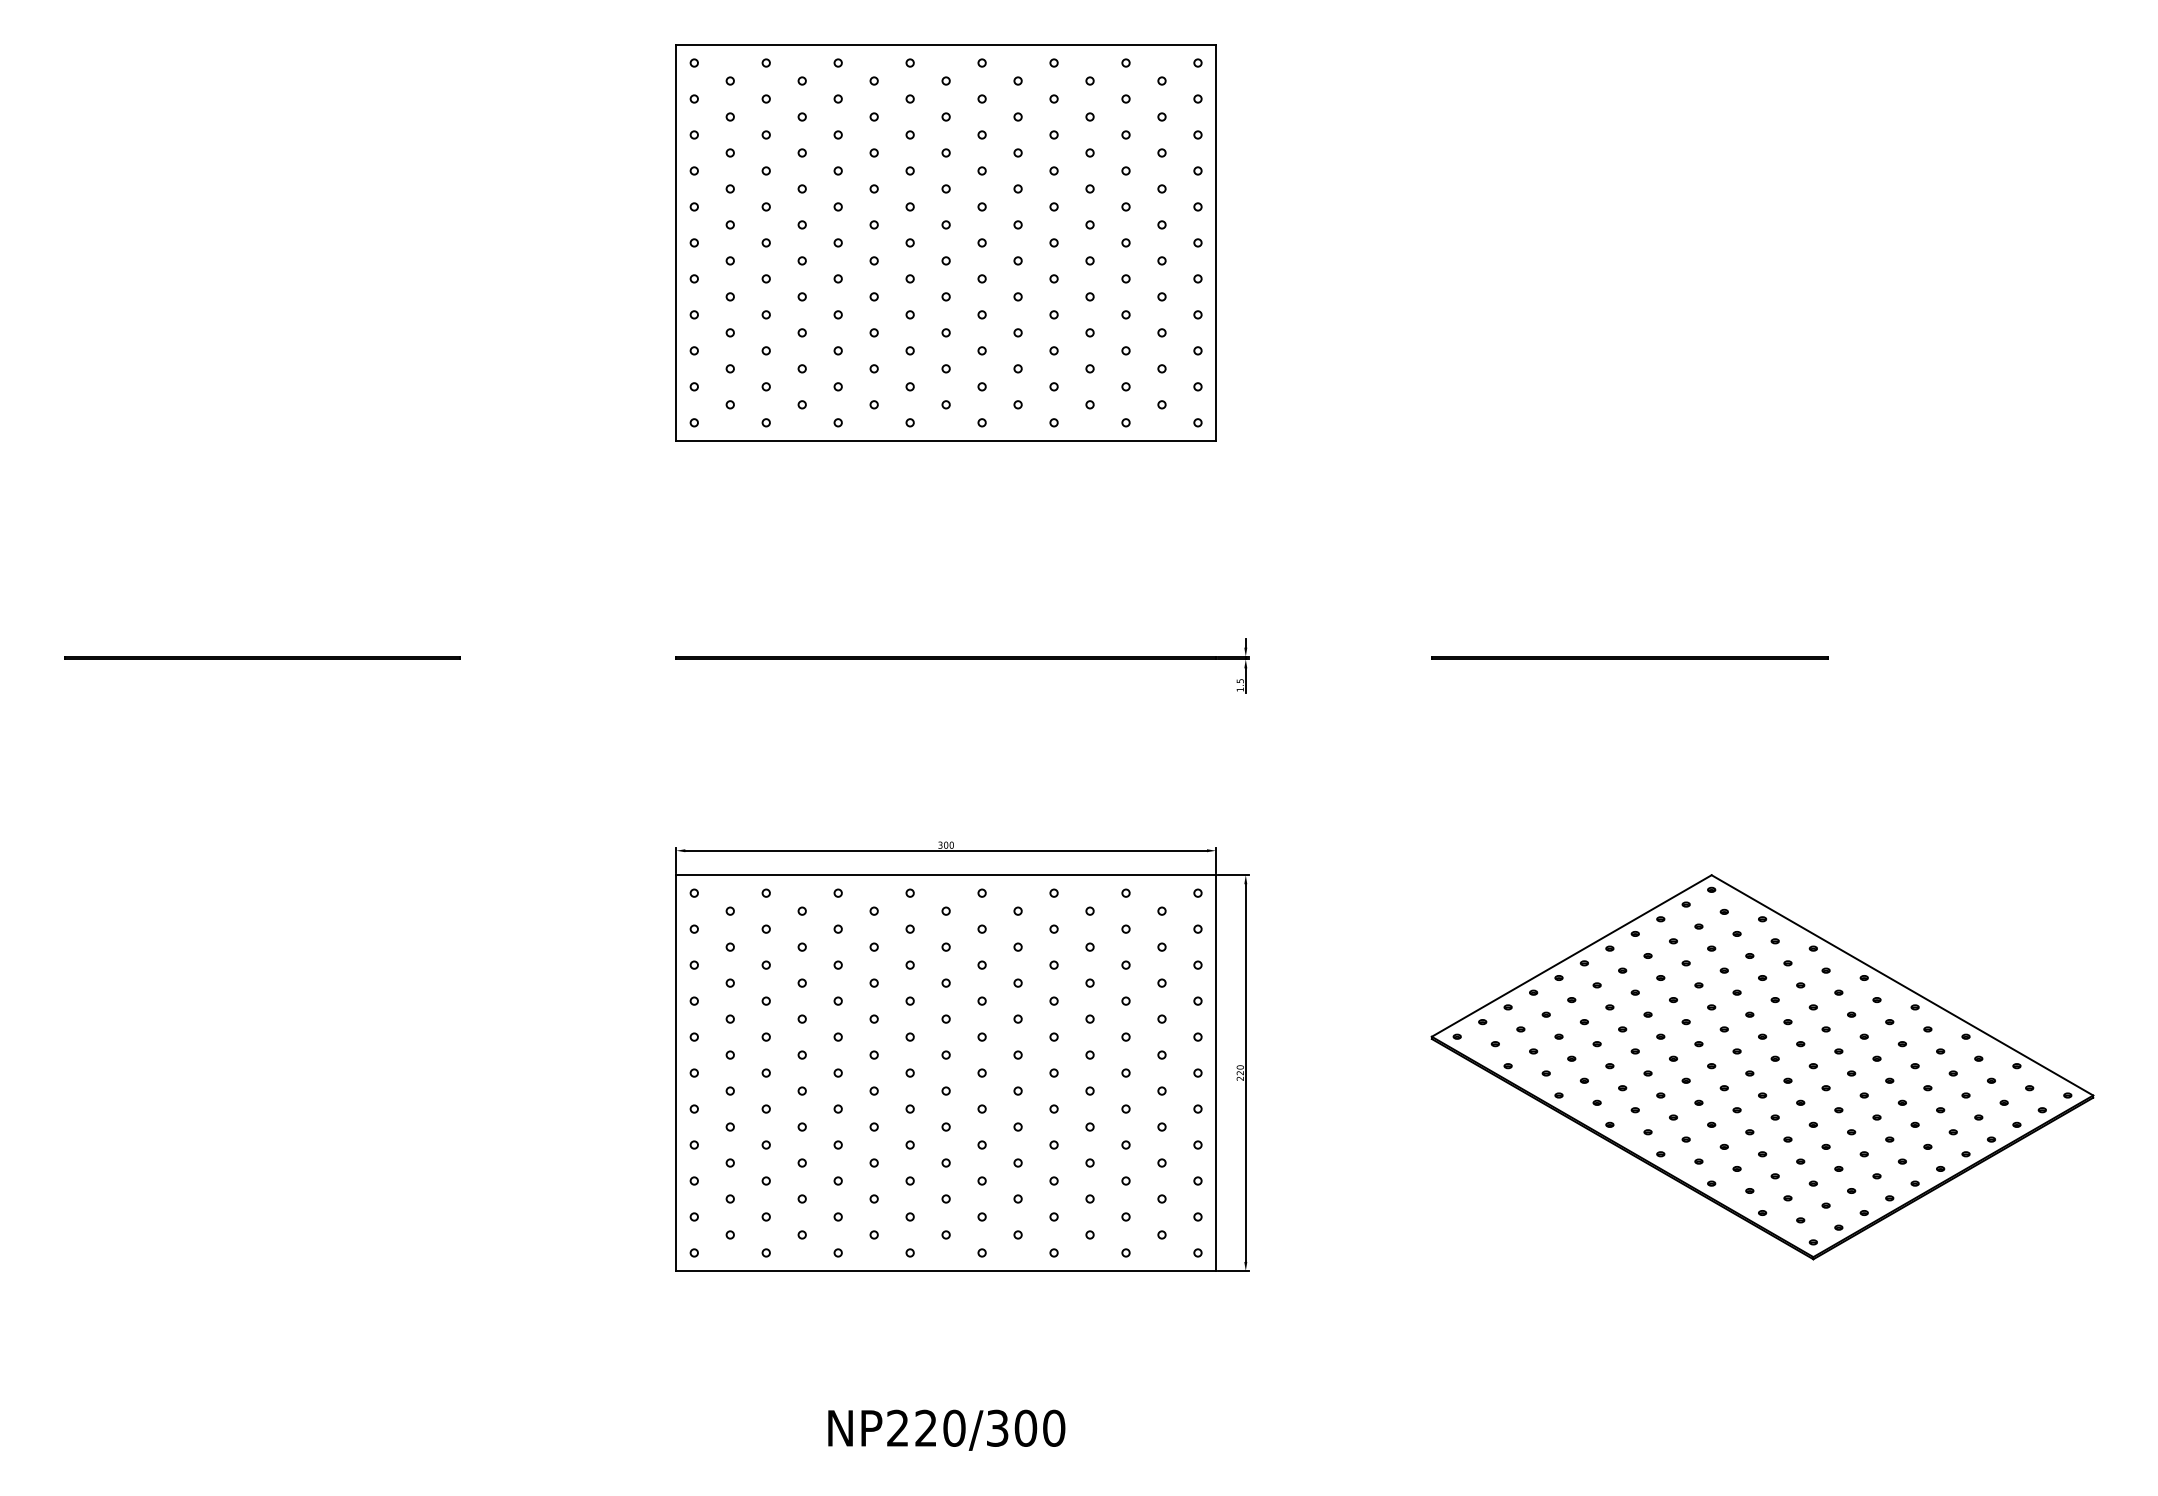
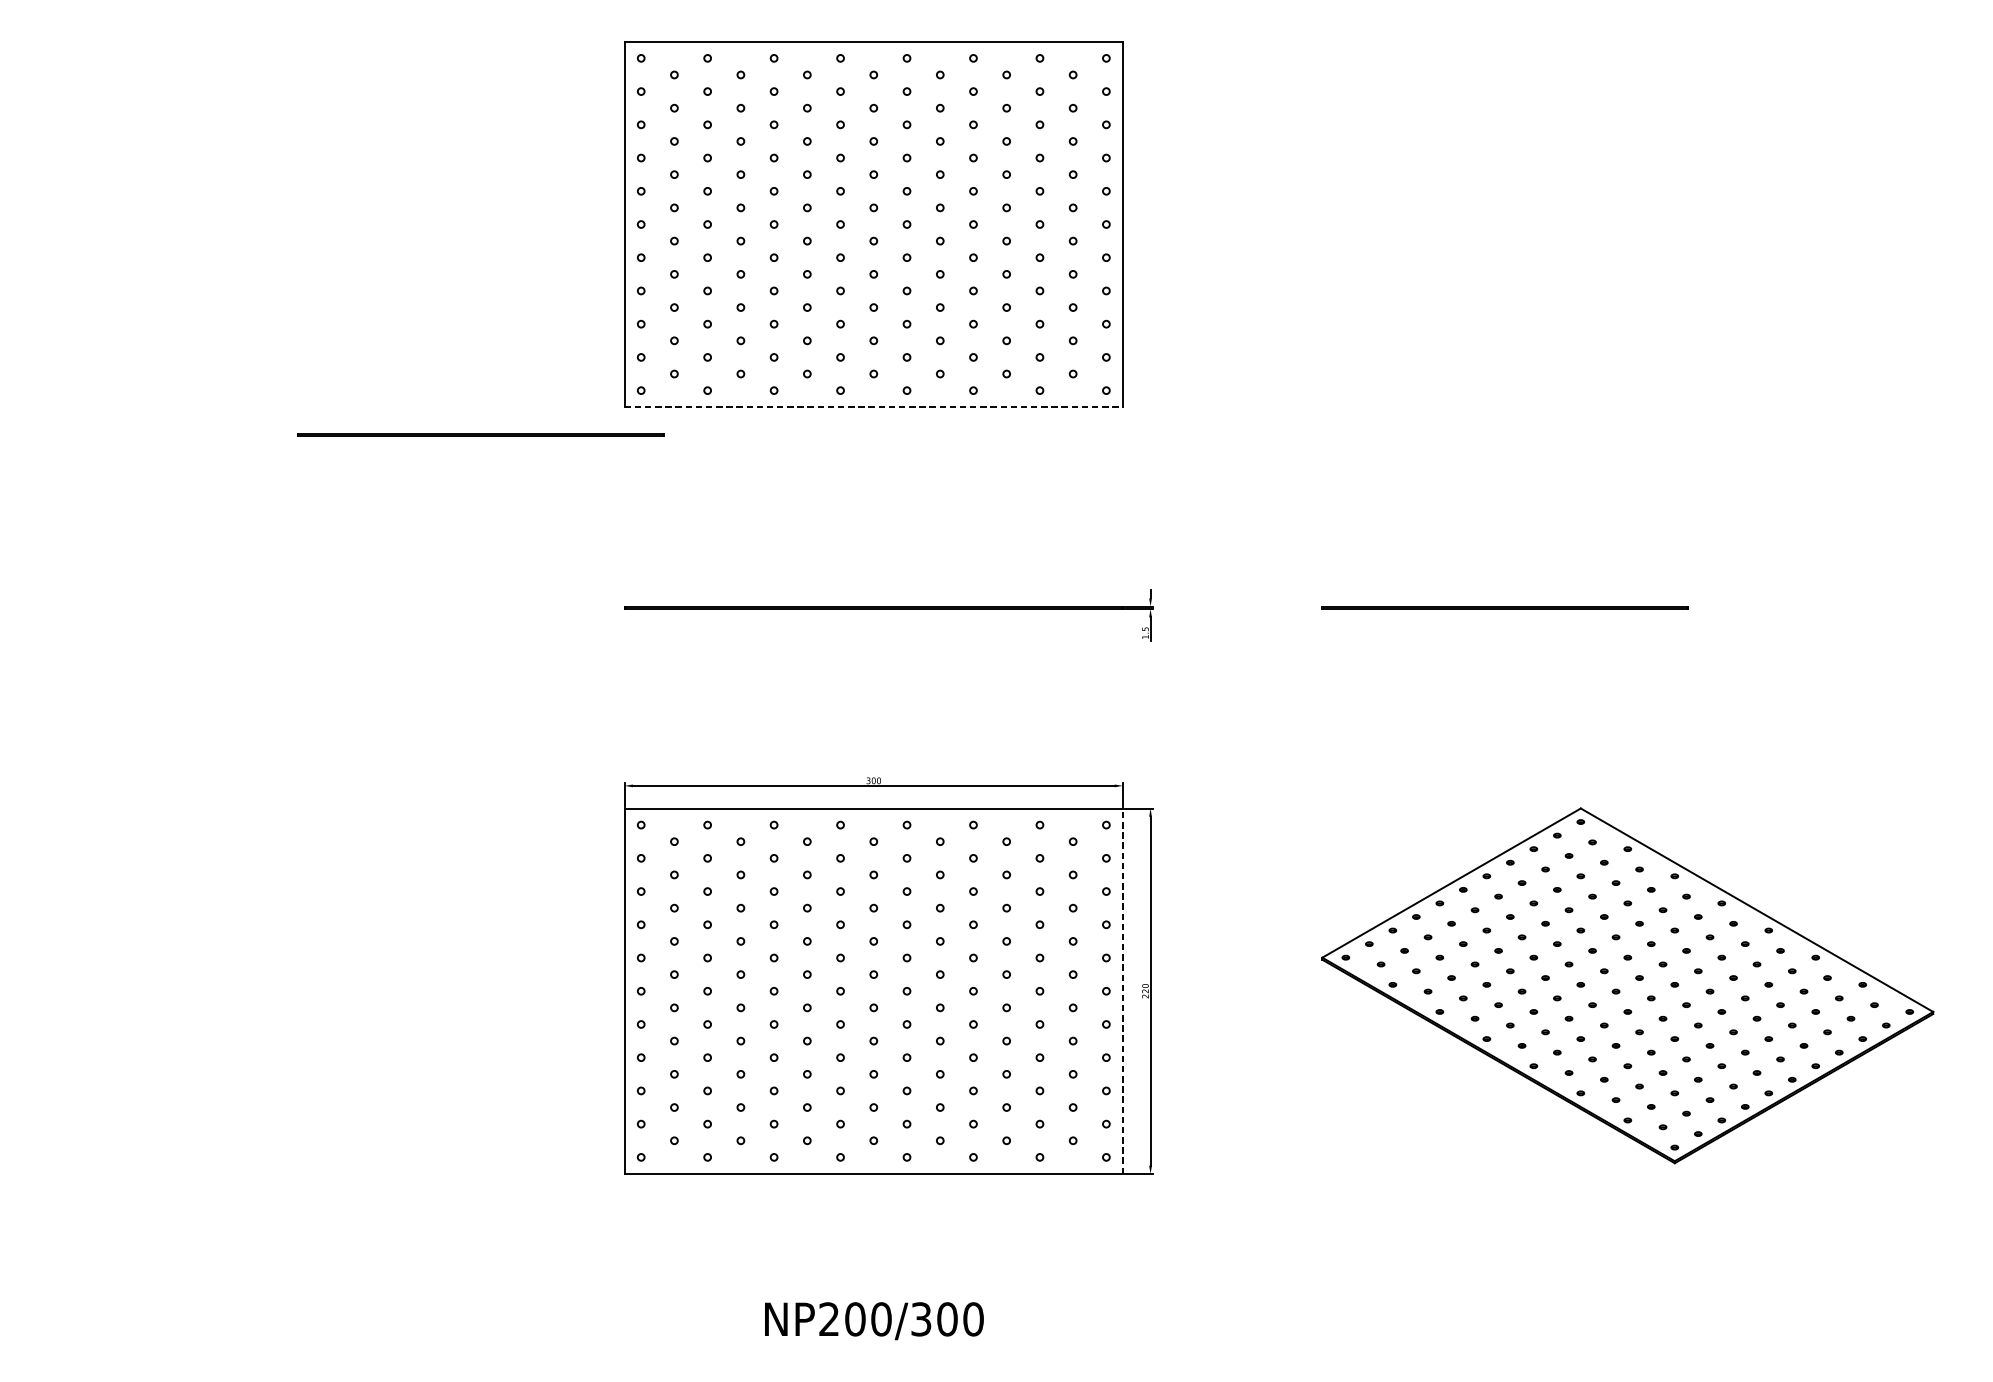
line: (946, 440) -> (874, 406), solid -> dashed
line: (262, 657) -> (480, 434), moved
line: (1215, 1073) -> (1122, 991), solid -> dashed
text: (926, 1427) -> (855, 1318), NP220/300 -> NP200/300

